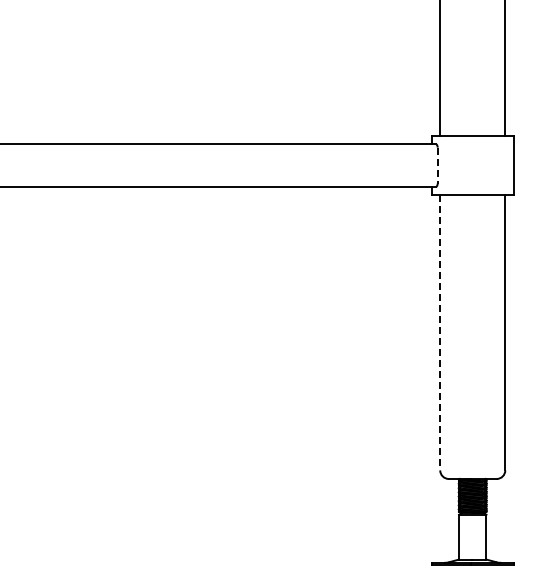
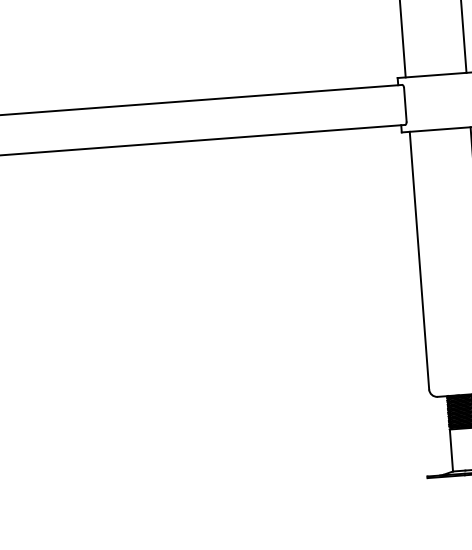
line: (437, 165) -> (405, 104), dashed -> solid
line: (440, 332) -> (419, 260), dashed -> solid

